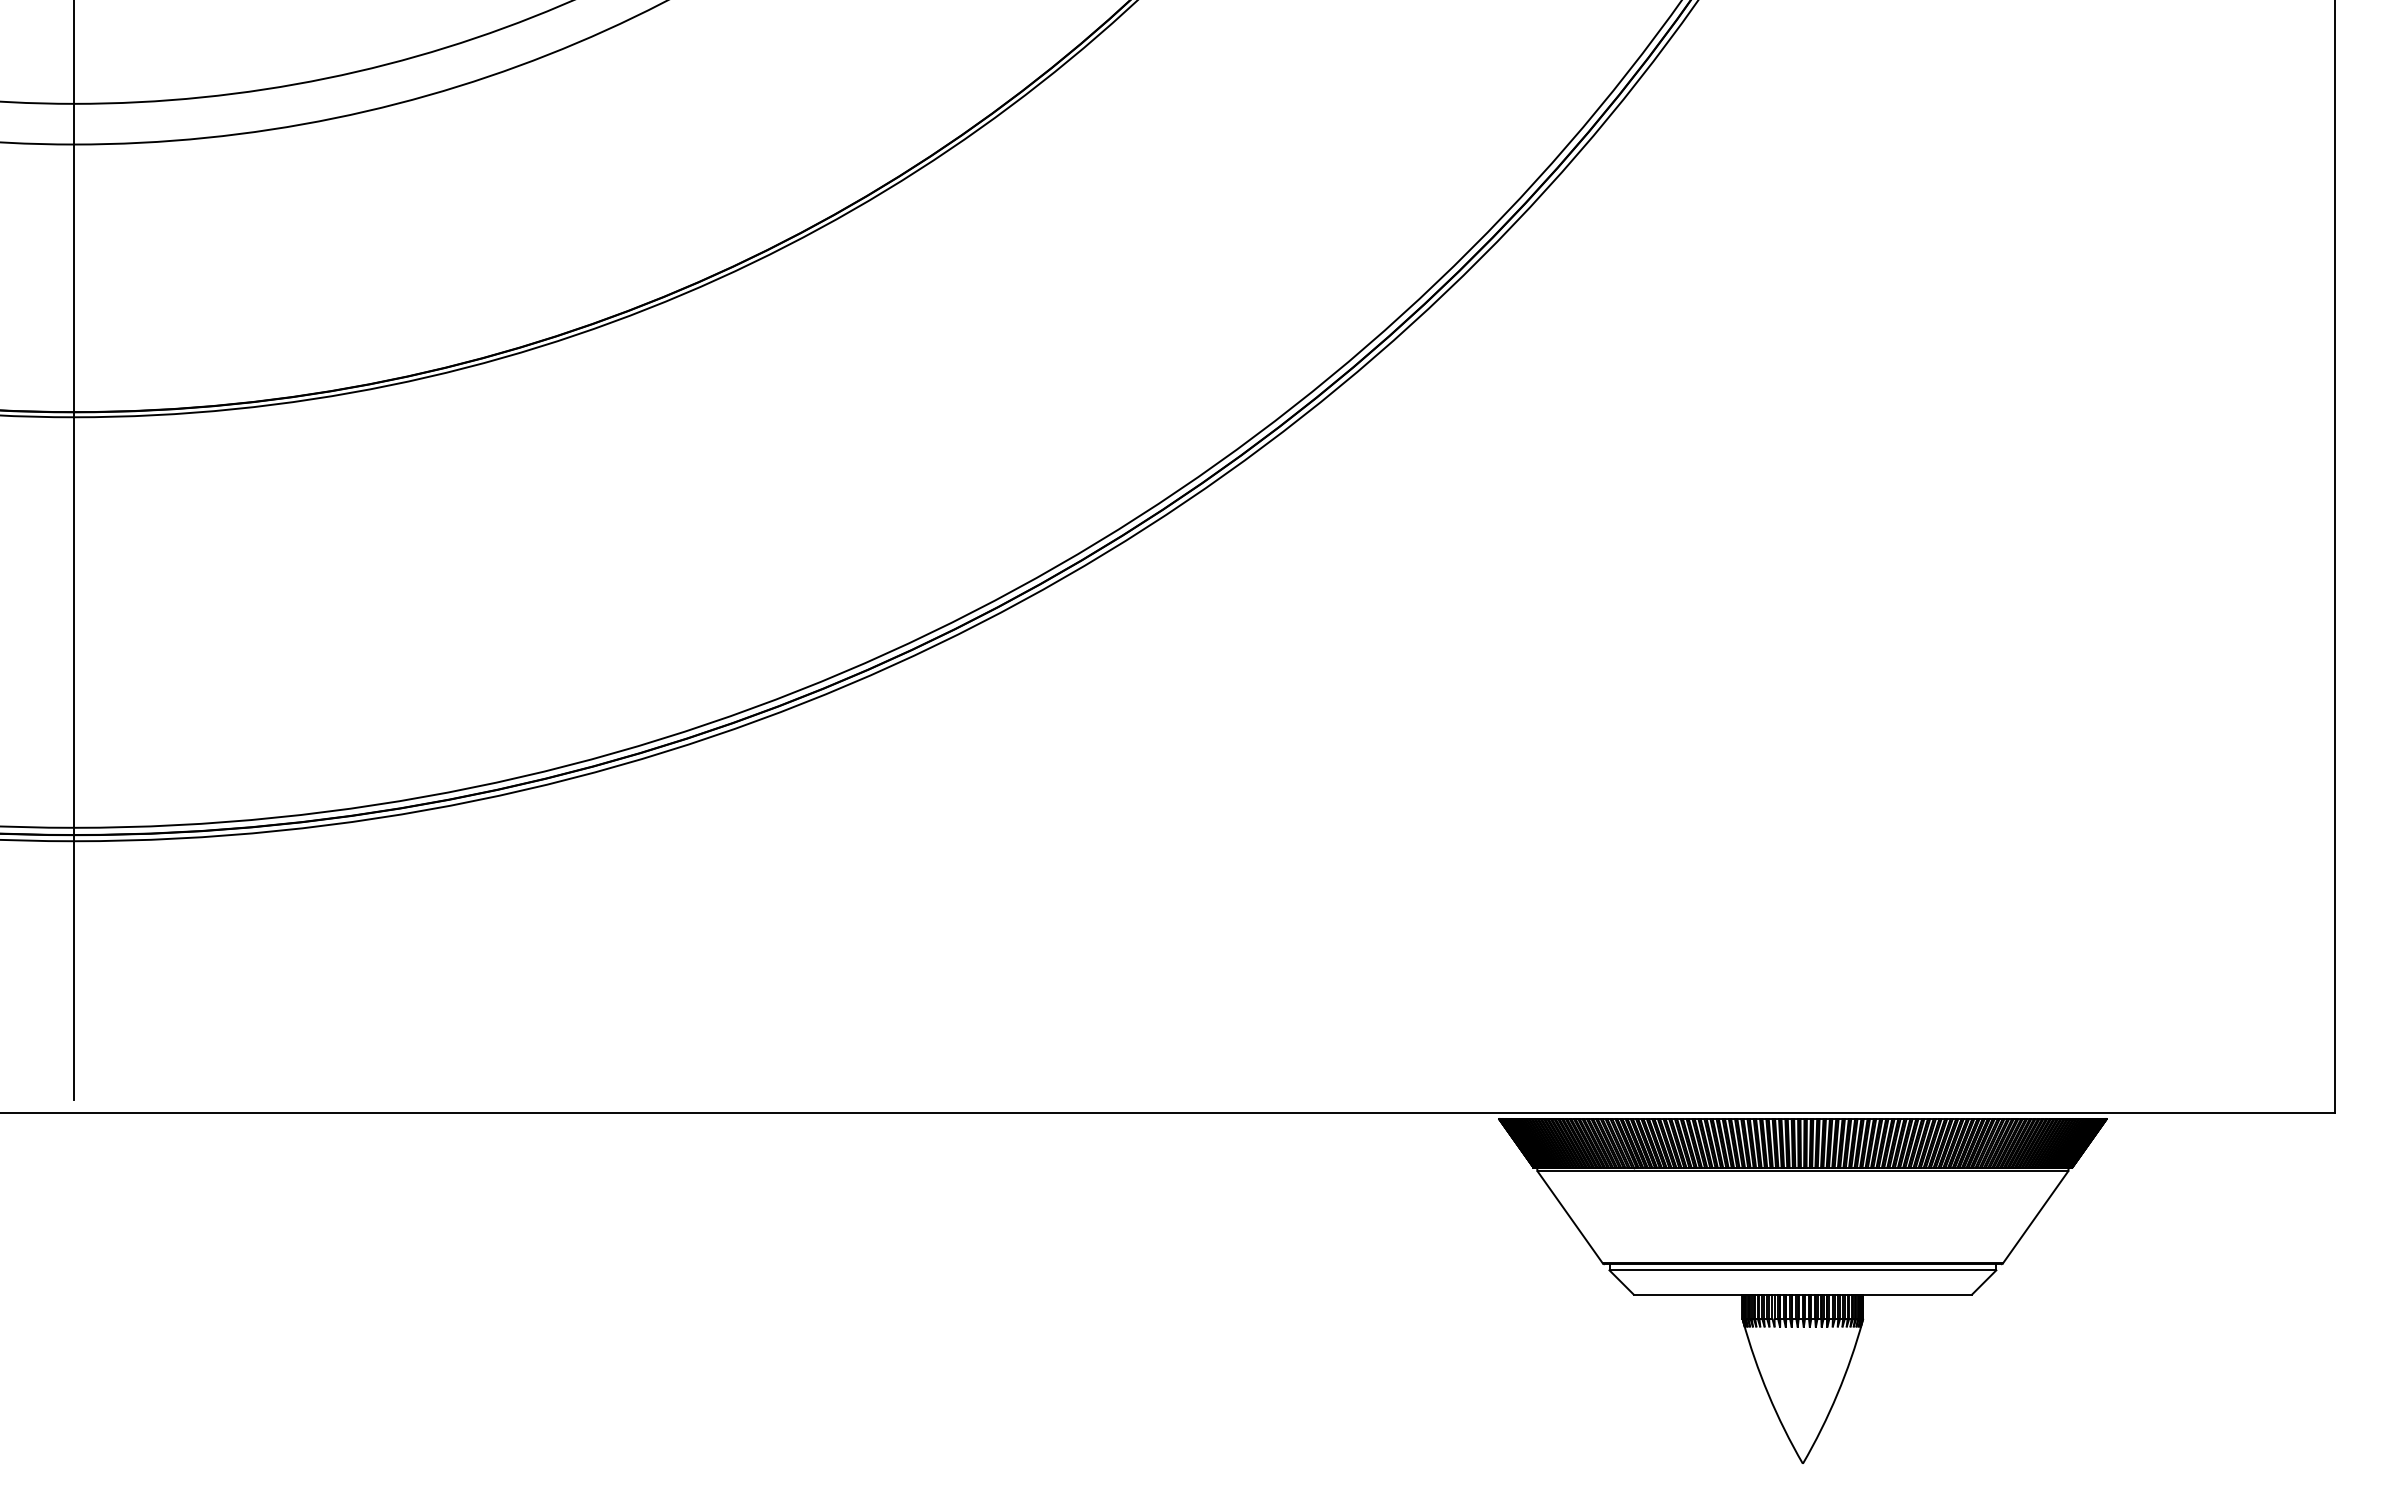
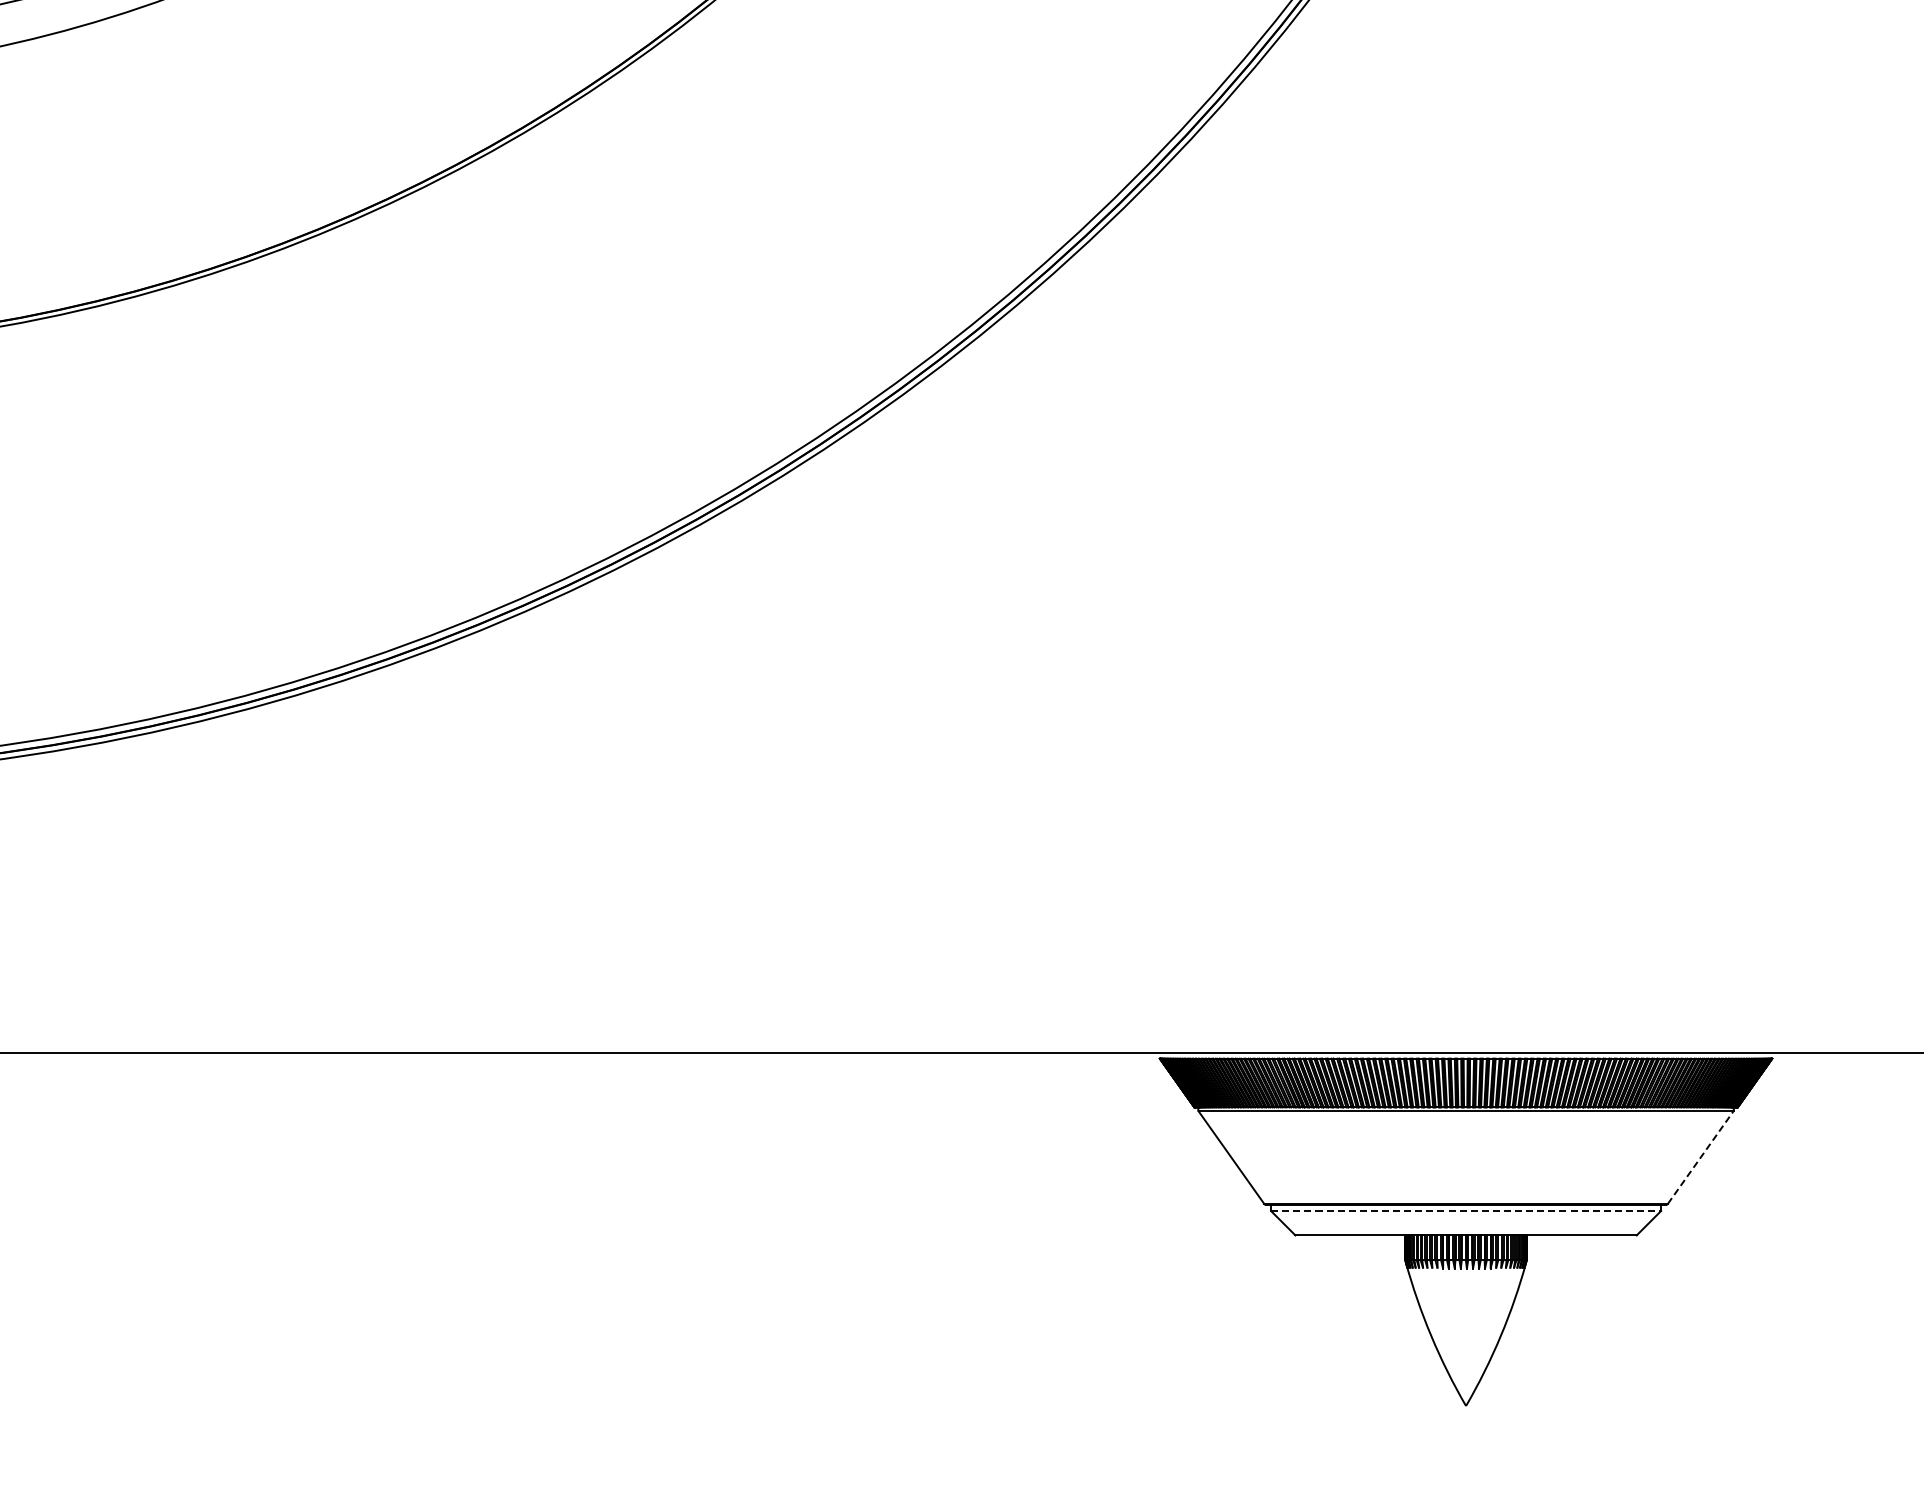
line: (2035, 1216) -> (1700, 1156), solid -> dashed
line: (1803, 1270) -> (1466, 1211), solid -> dashed

